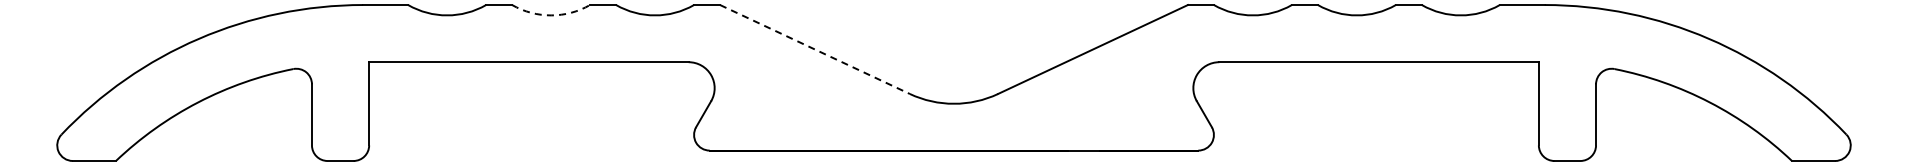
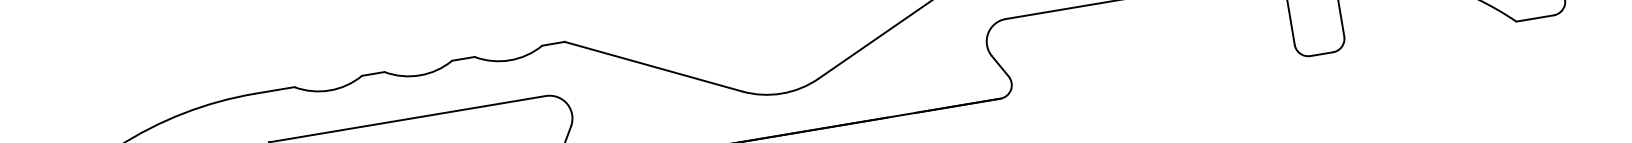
arc: (551, 15) -> (420, 75), dashed -> solid
line: (814, 49) -> (653, 66), dashed -> solid

